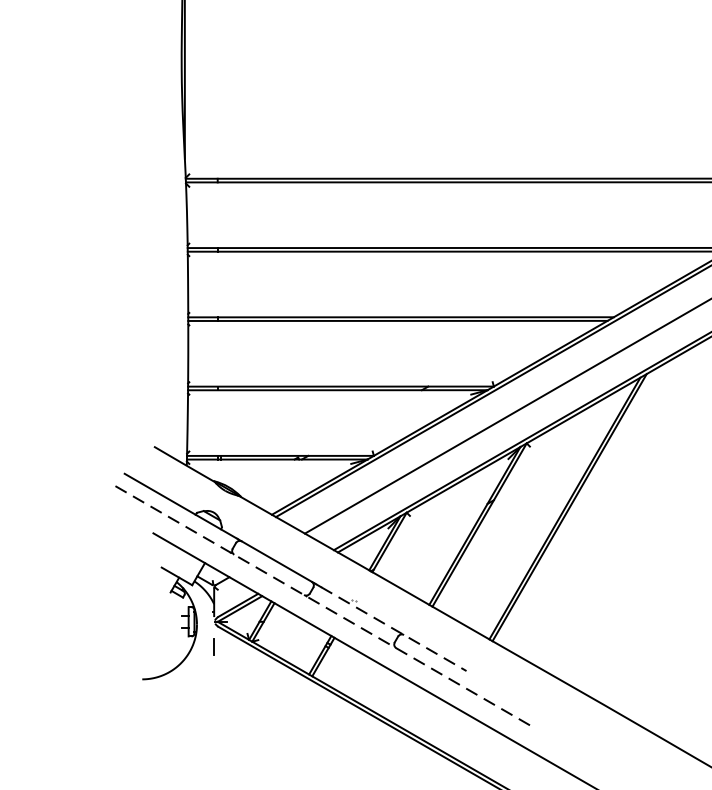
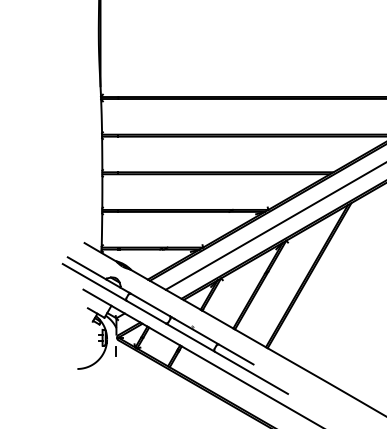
line: (322, 604) -> (175, 328), dashed -> solid
line: (394, 628) -> (214, 341), dashed -> solid

